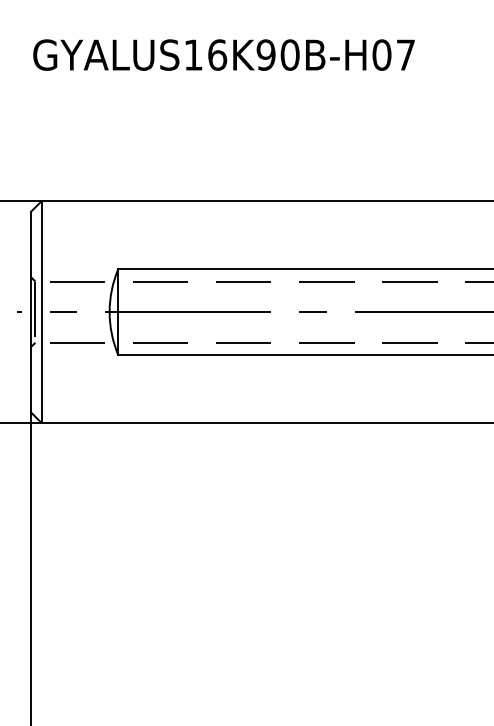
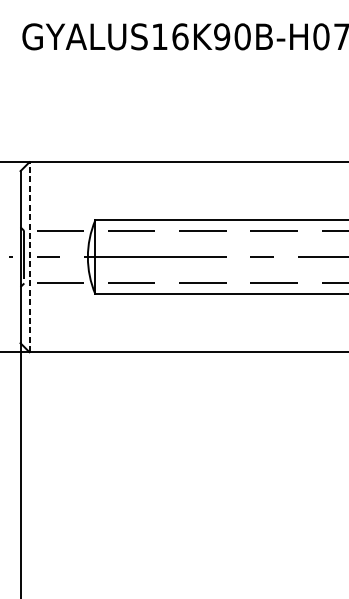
line: (41, 312) -> (29, 257), solid -> dashed

